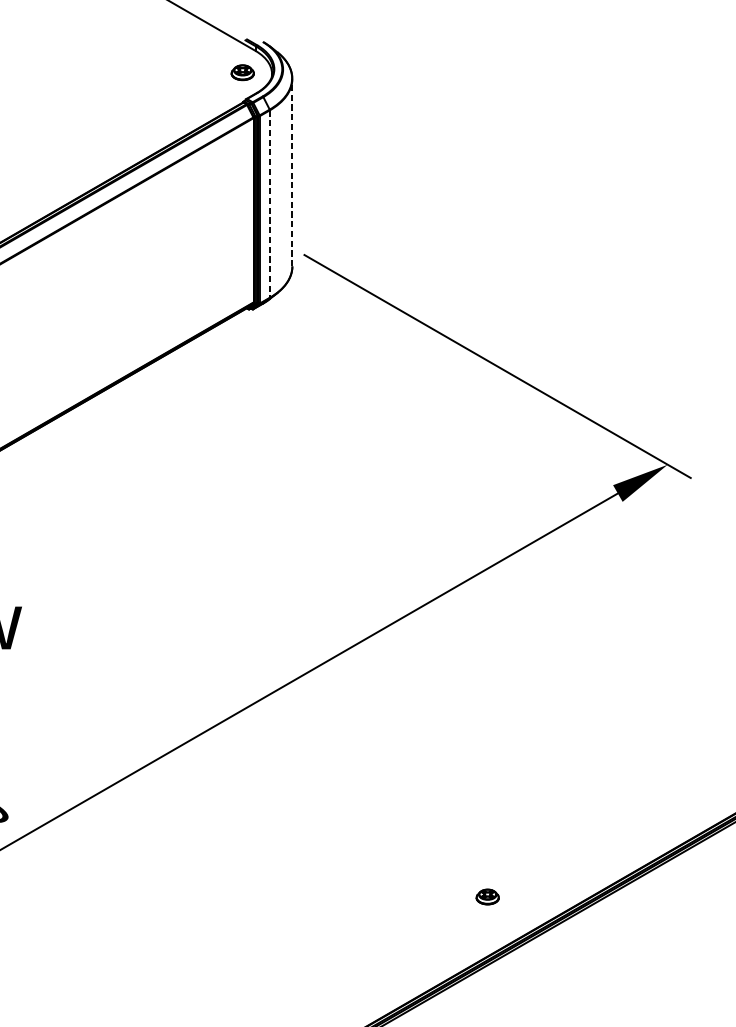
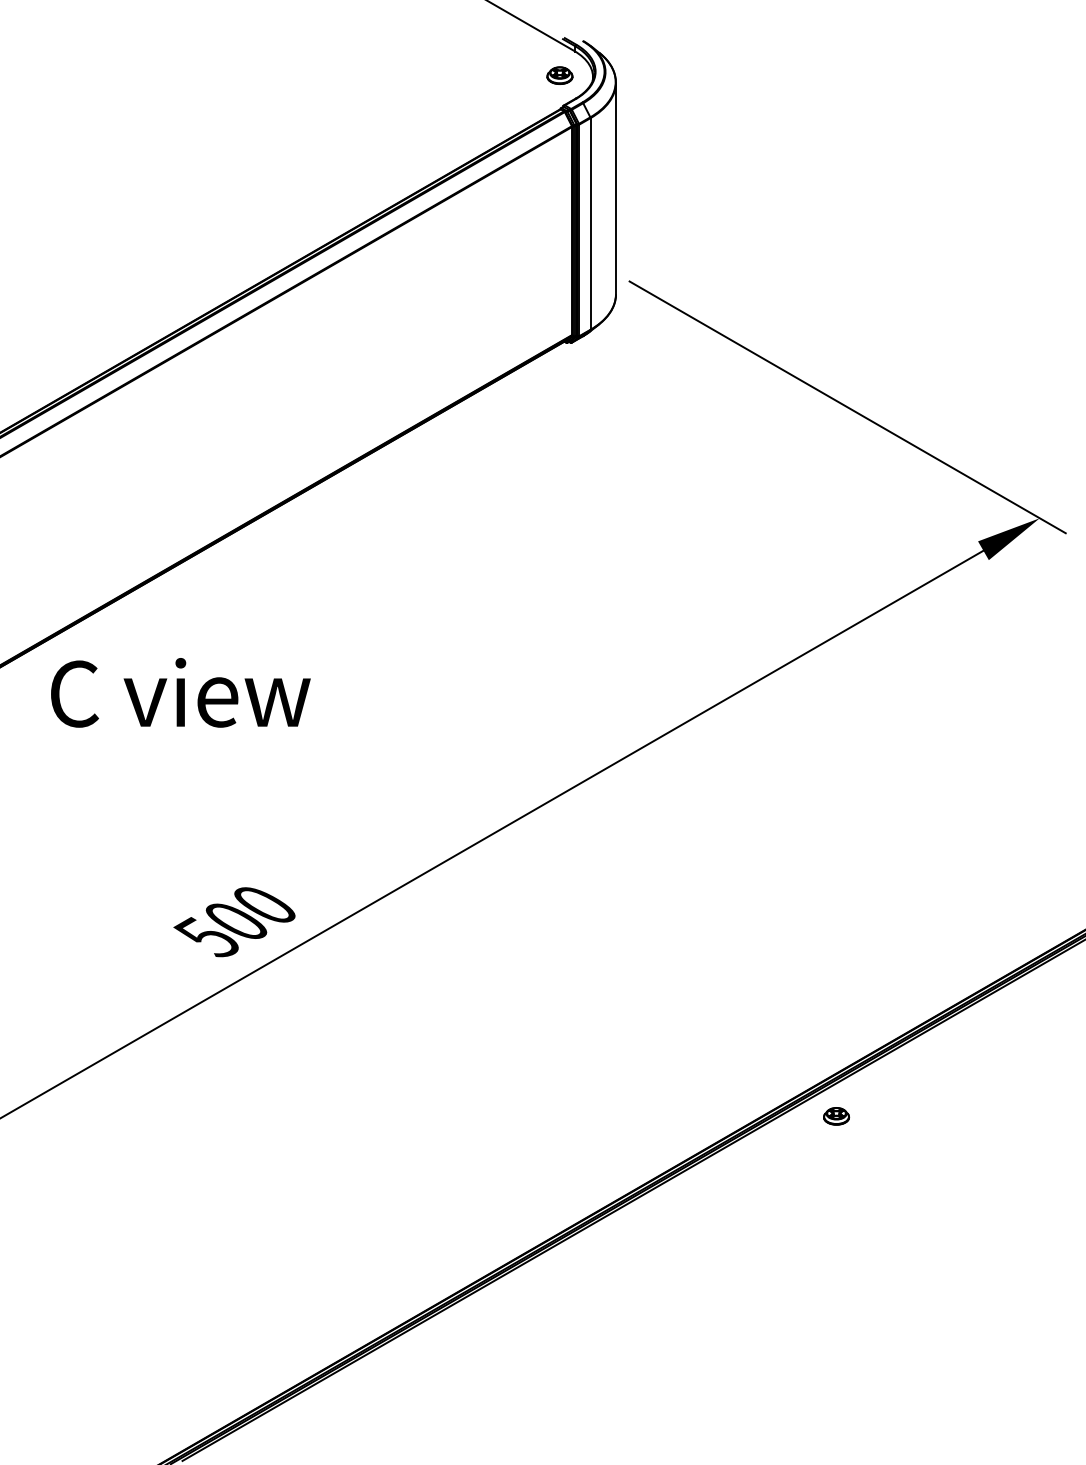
line: (291, 172) -> (615, 188), dashed -> solid
line: (269, 203) -> (590, 223), dashed -> solid
part: (487, 897) -> (836, 1116), moved

